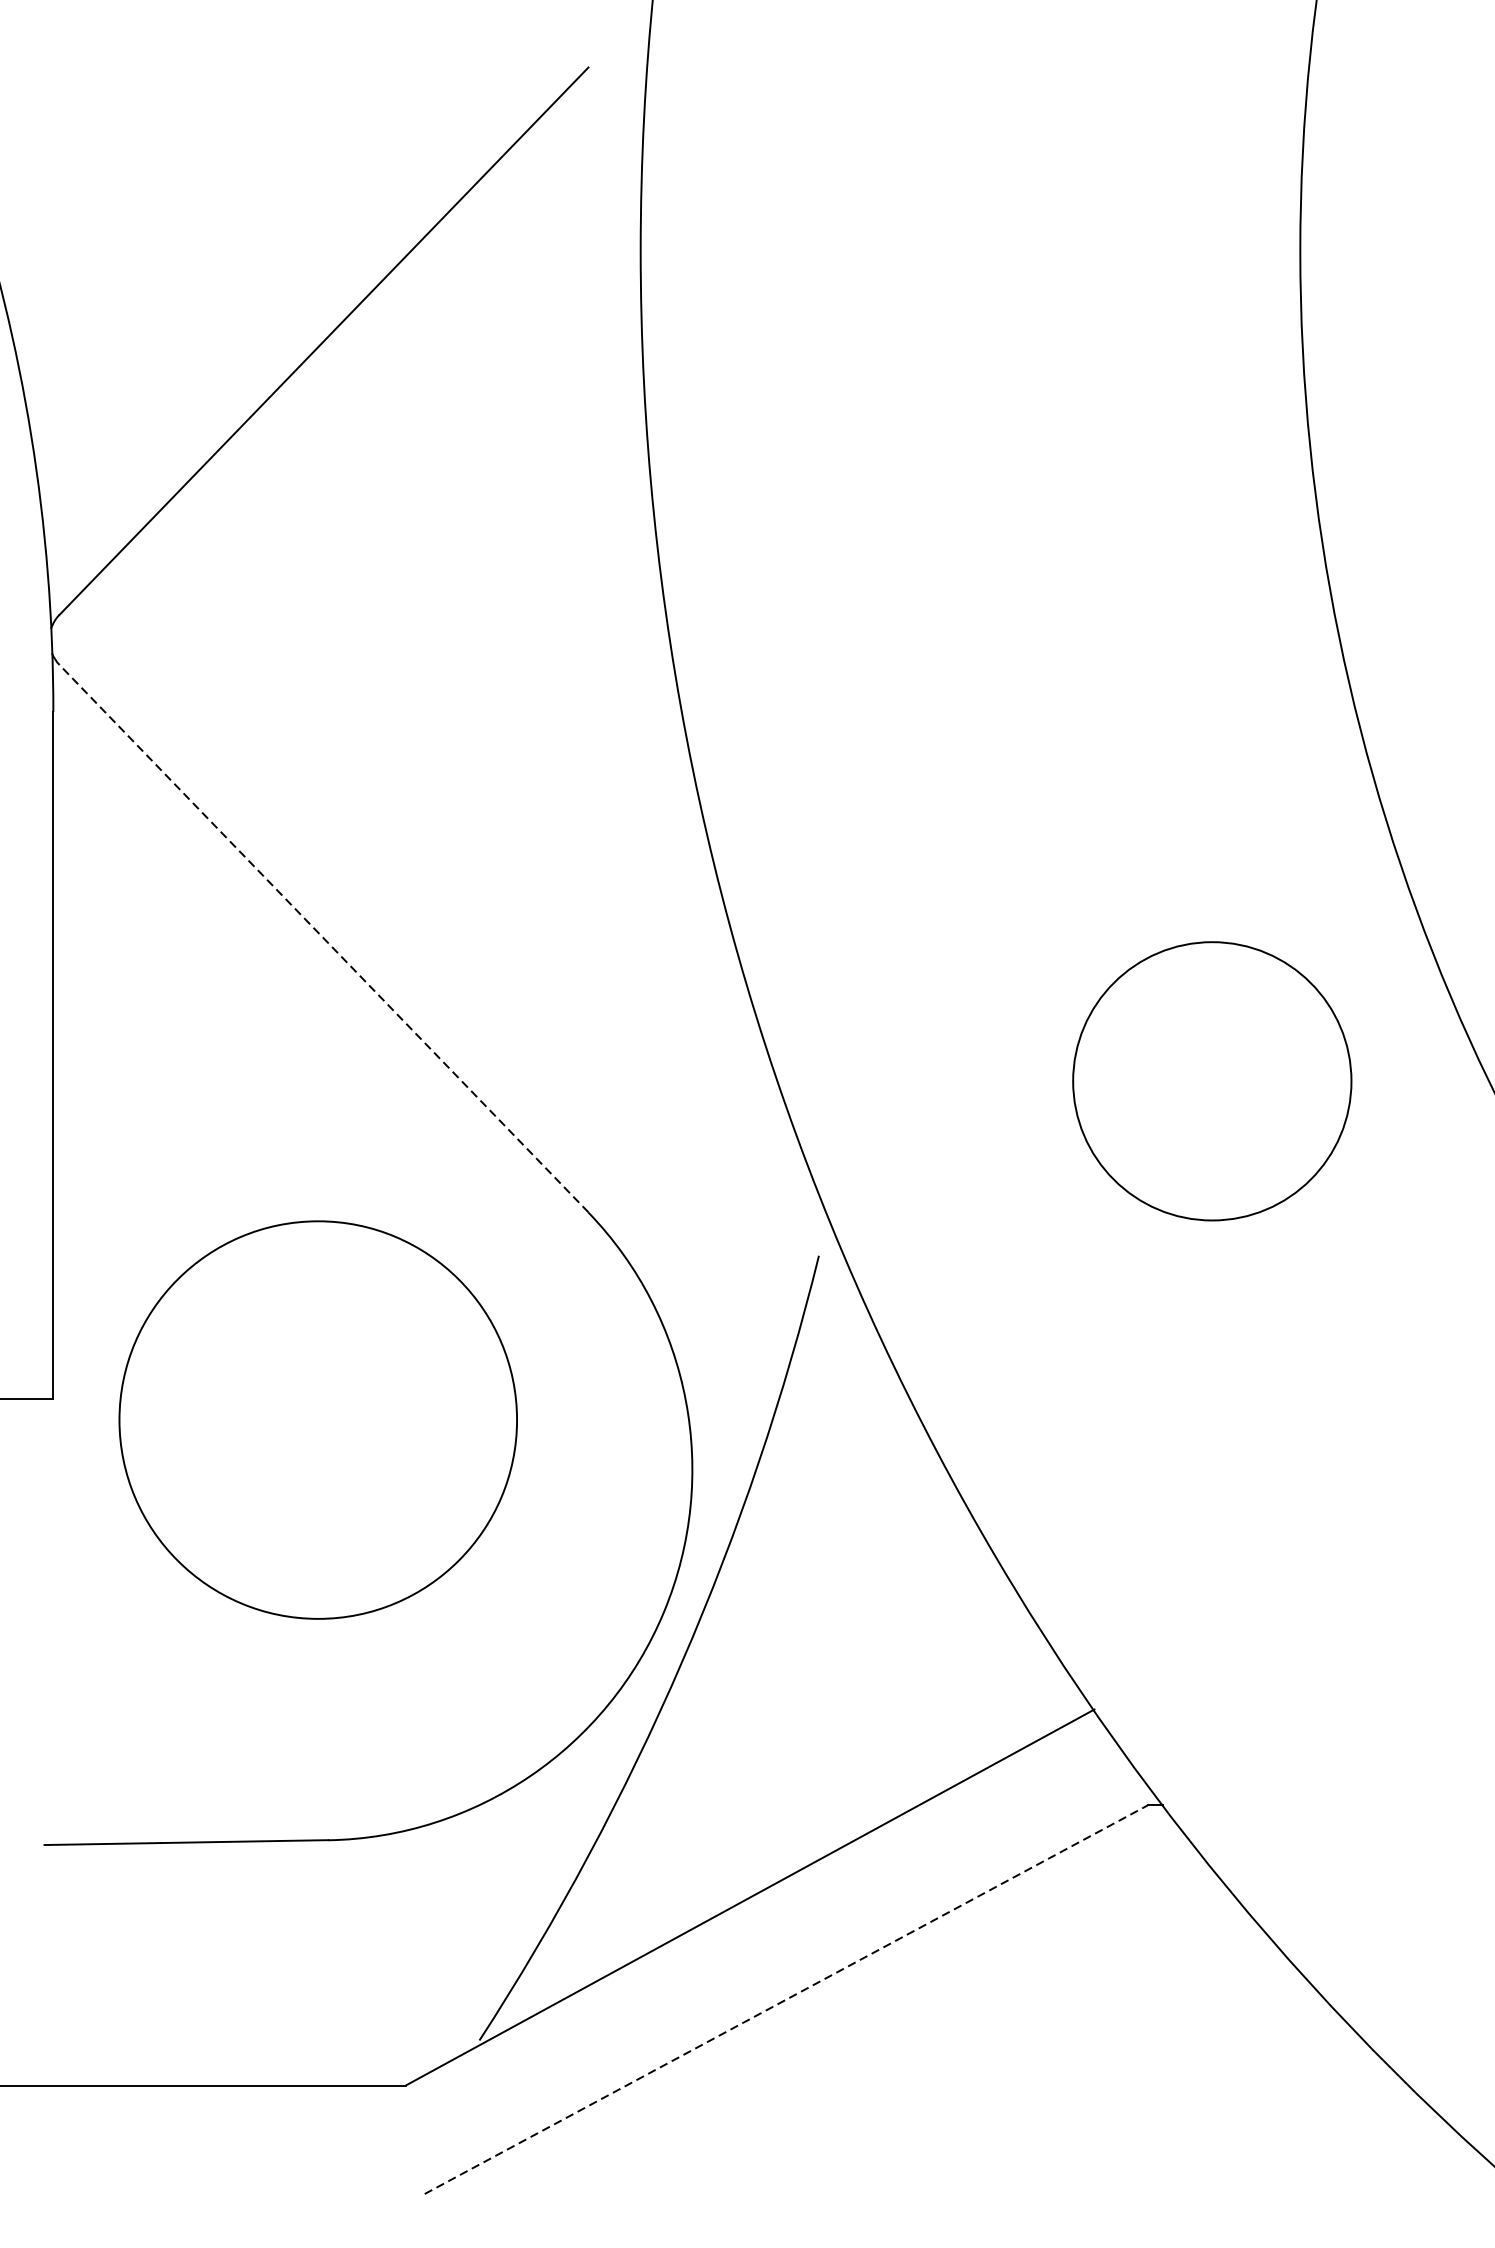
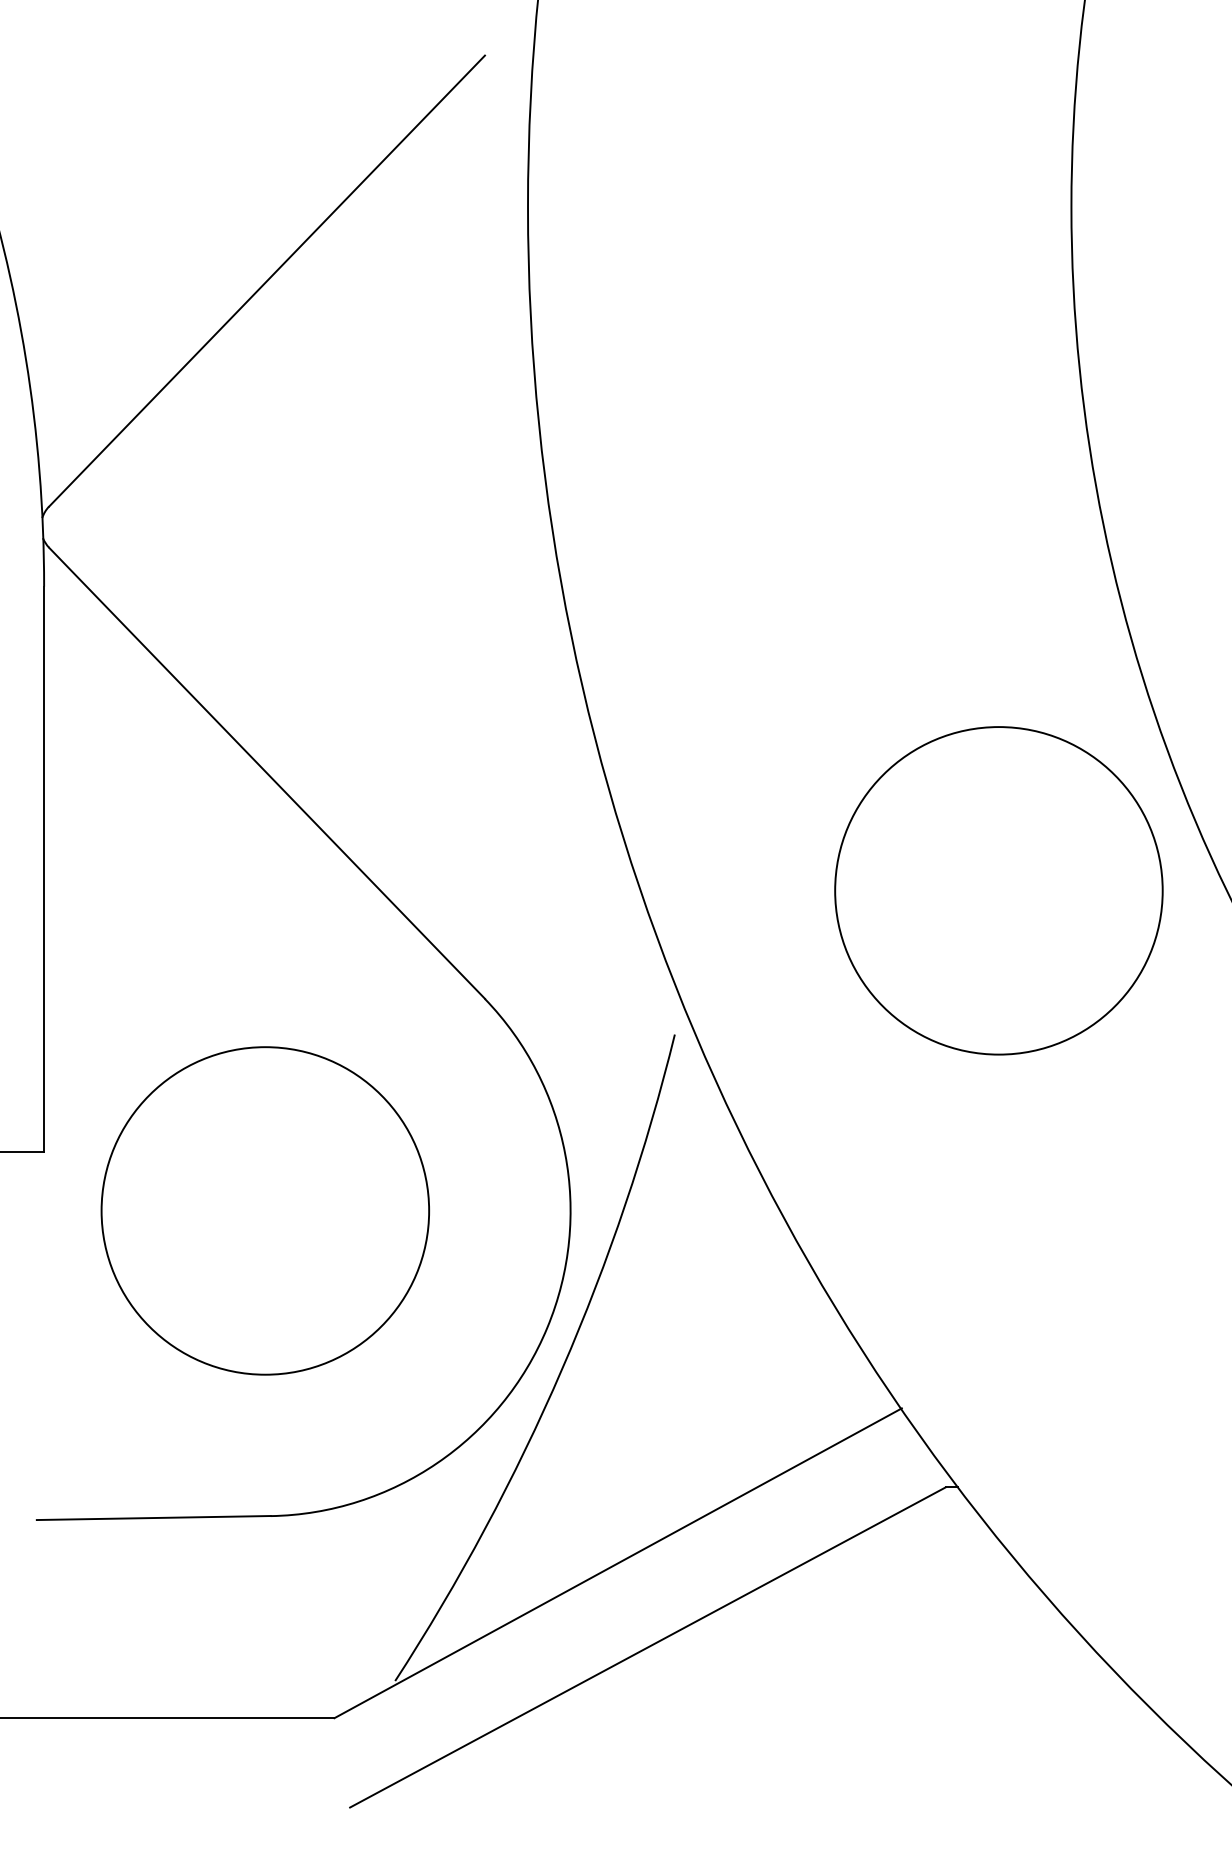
line: (324, 938) -> (267, 773), dashed -> solid
circle: (1211, 1080) -> (998, 890), size x1.43
circle: (317, 1419) -> (264, 1210), moved
line: (786, 1999) -> (648, 1647), dashed -> solid

